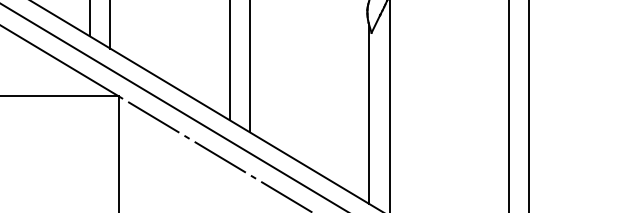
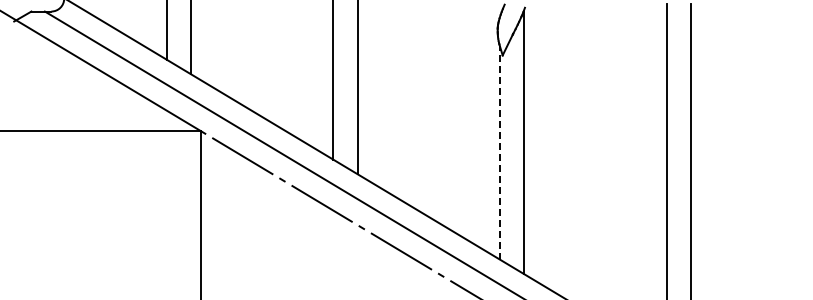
line: (368, 114) -> (499, 152), solid -> dashed

